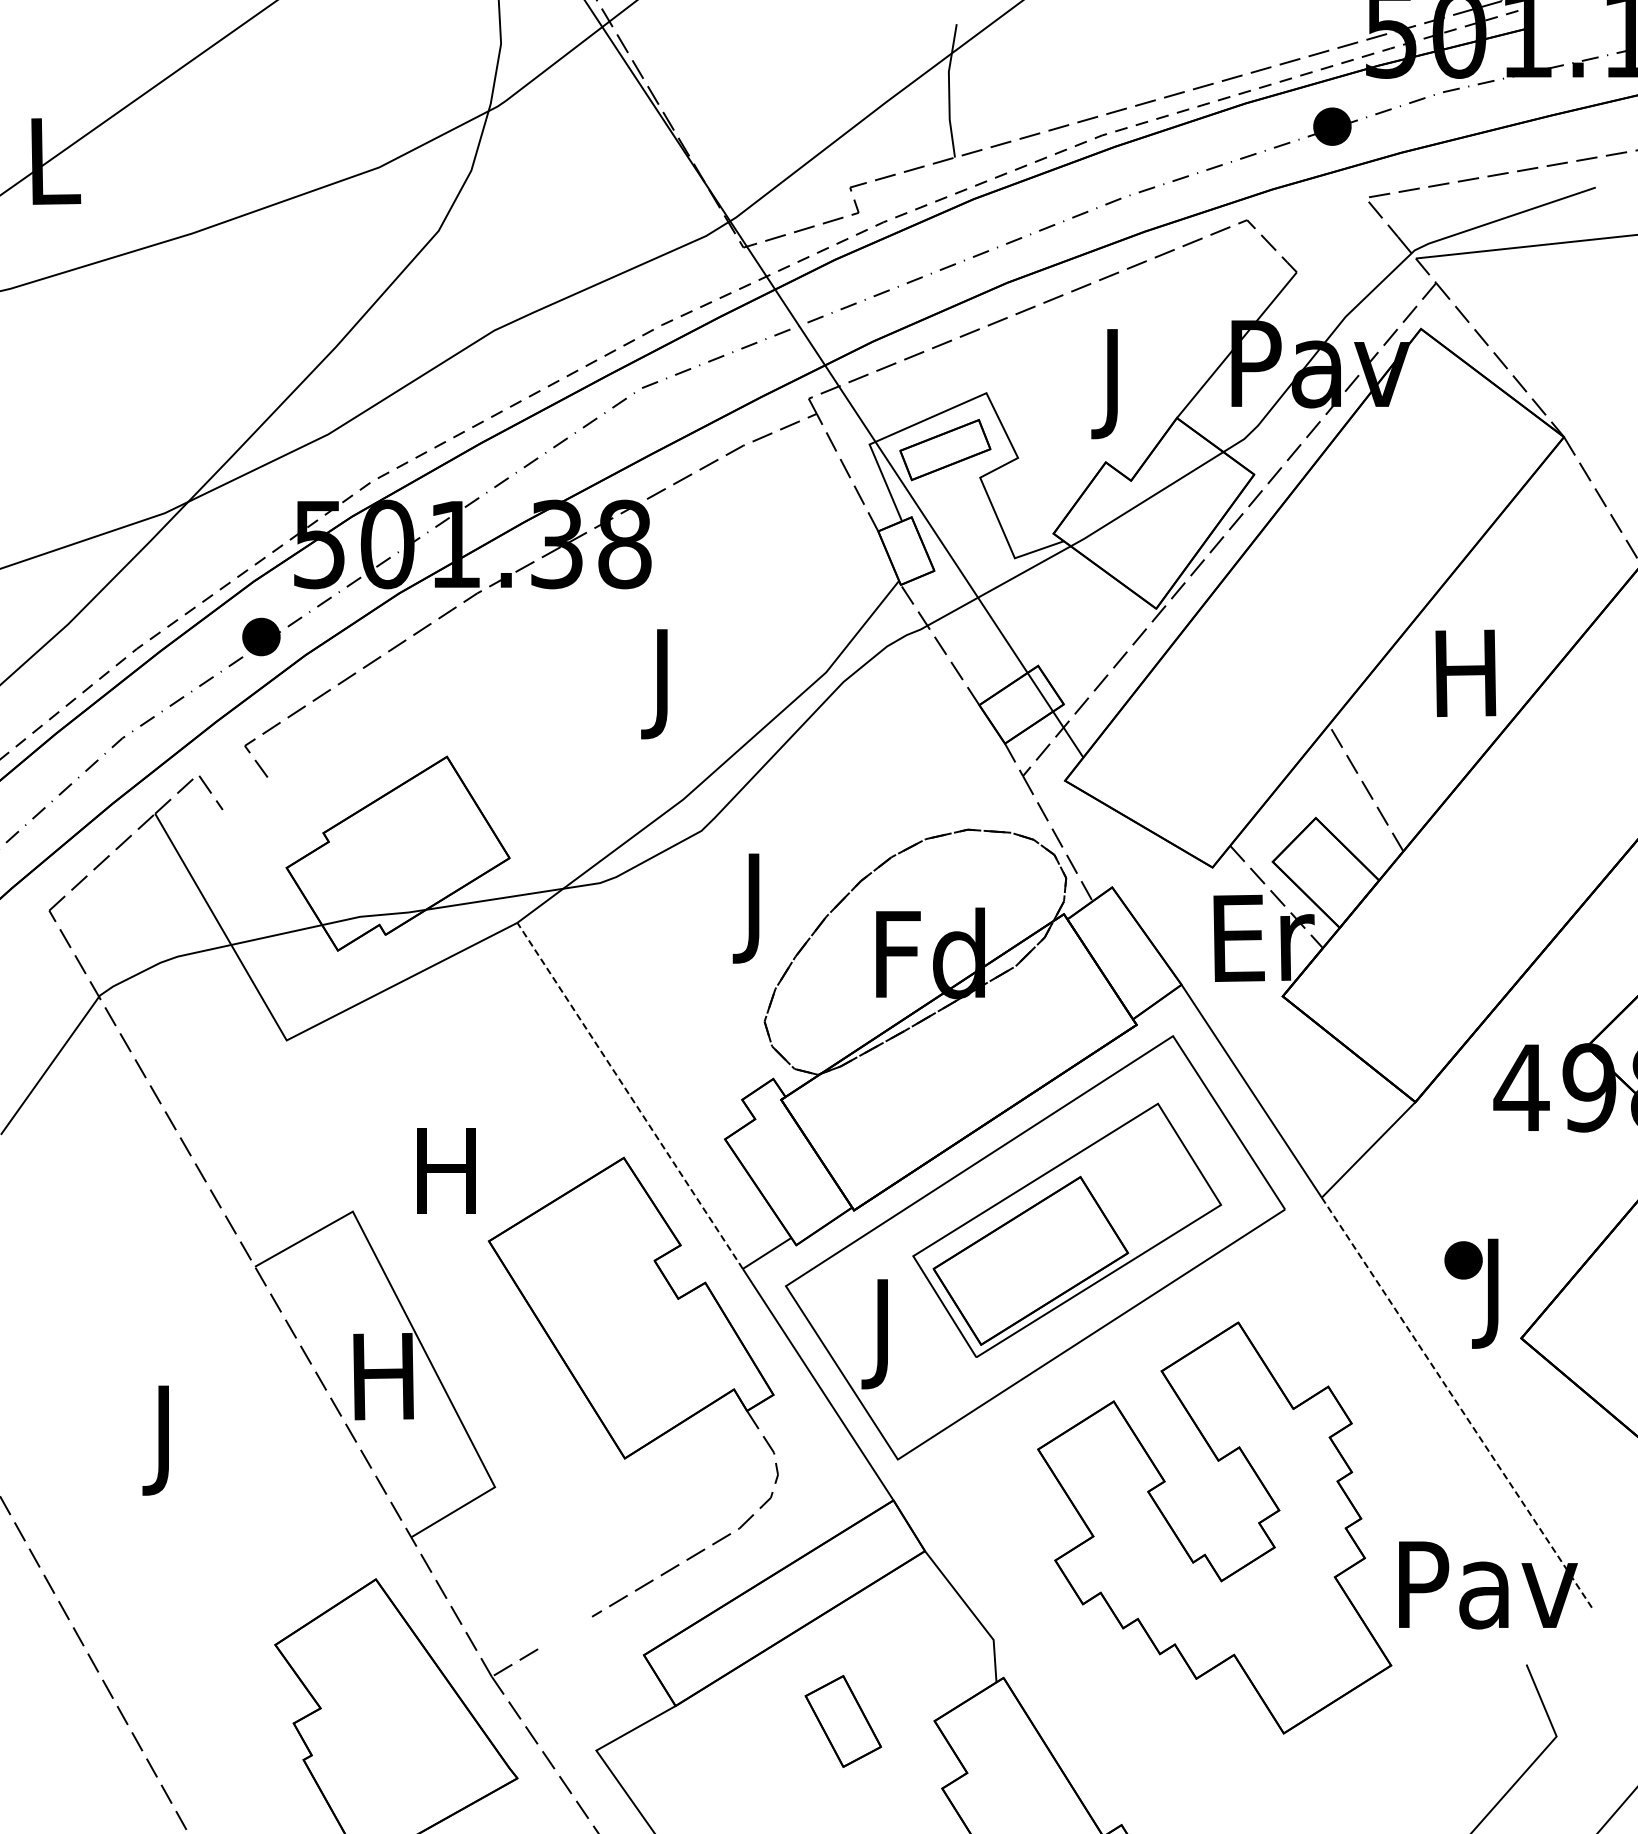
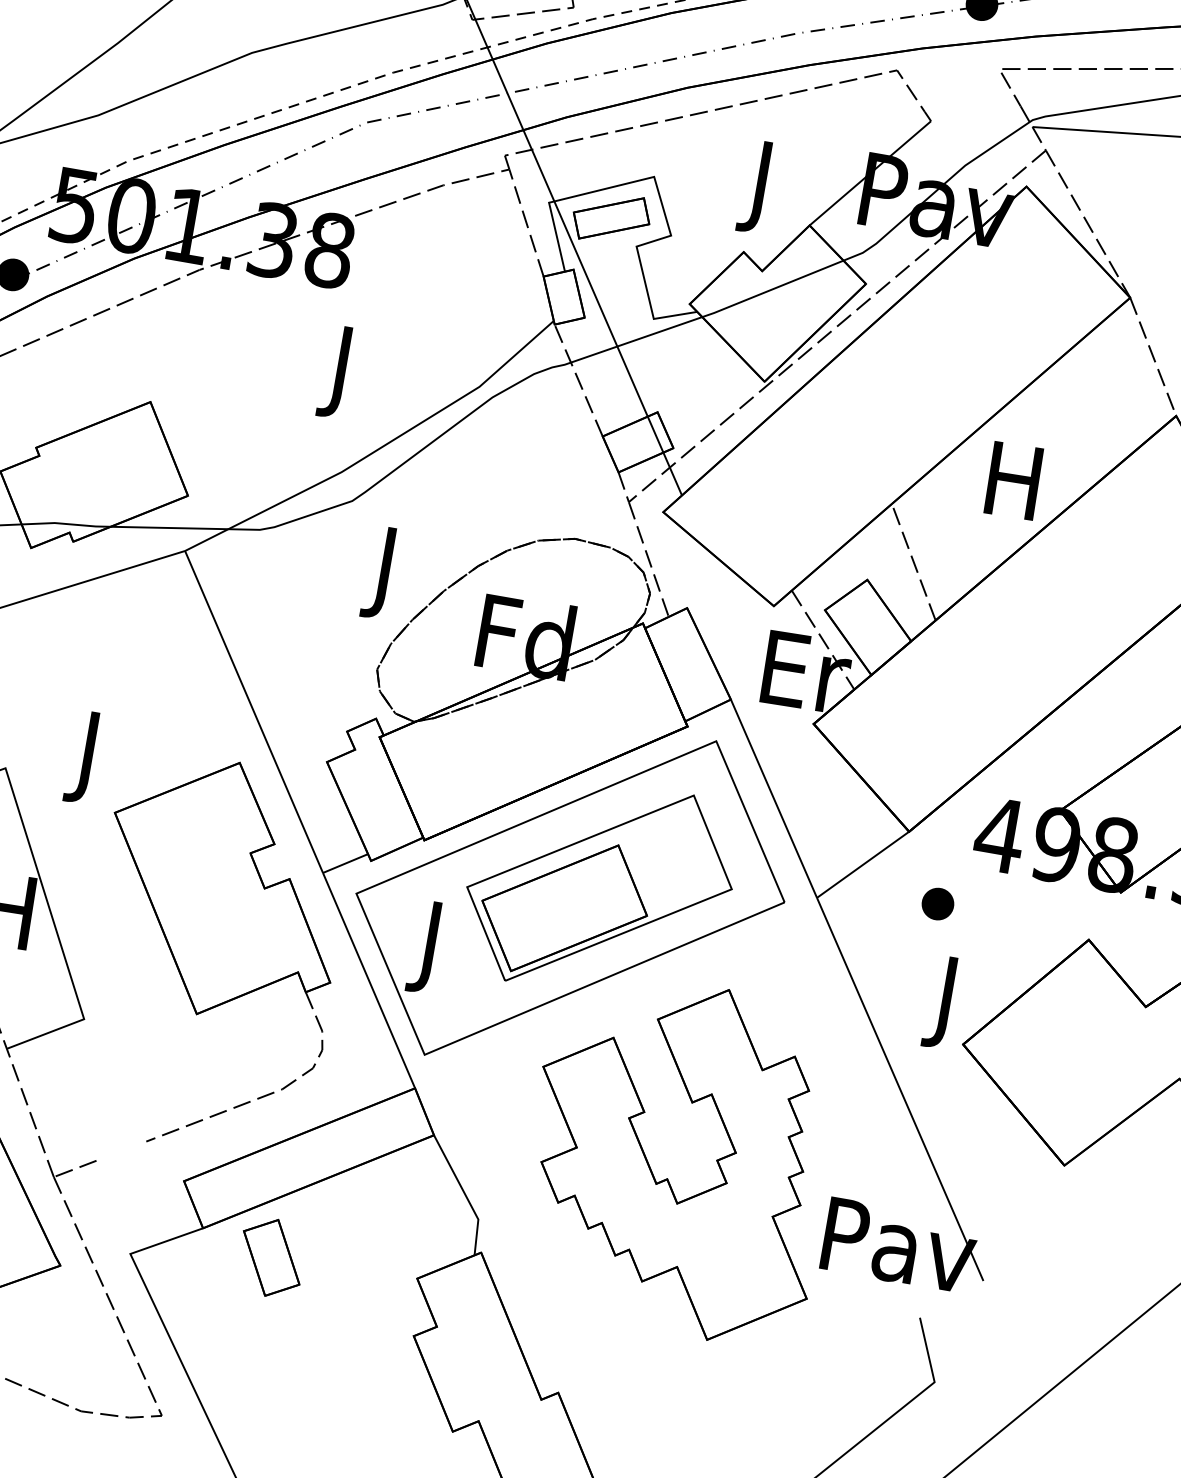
line: (630, 1095) -> (254, 711), dashed -> solid
text: (446, 1183) -> (87, 758), H -> J
part: (1463, 1260) -> (937, 904), moved
line: (1457, 1403) -> (900, 1089), dashed -> solid
part: (842, 1721) -> (271, 1257), moved

